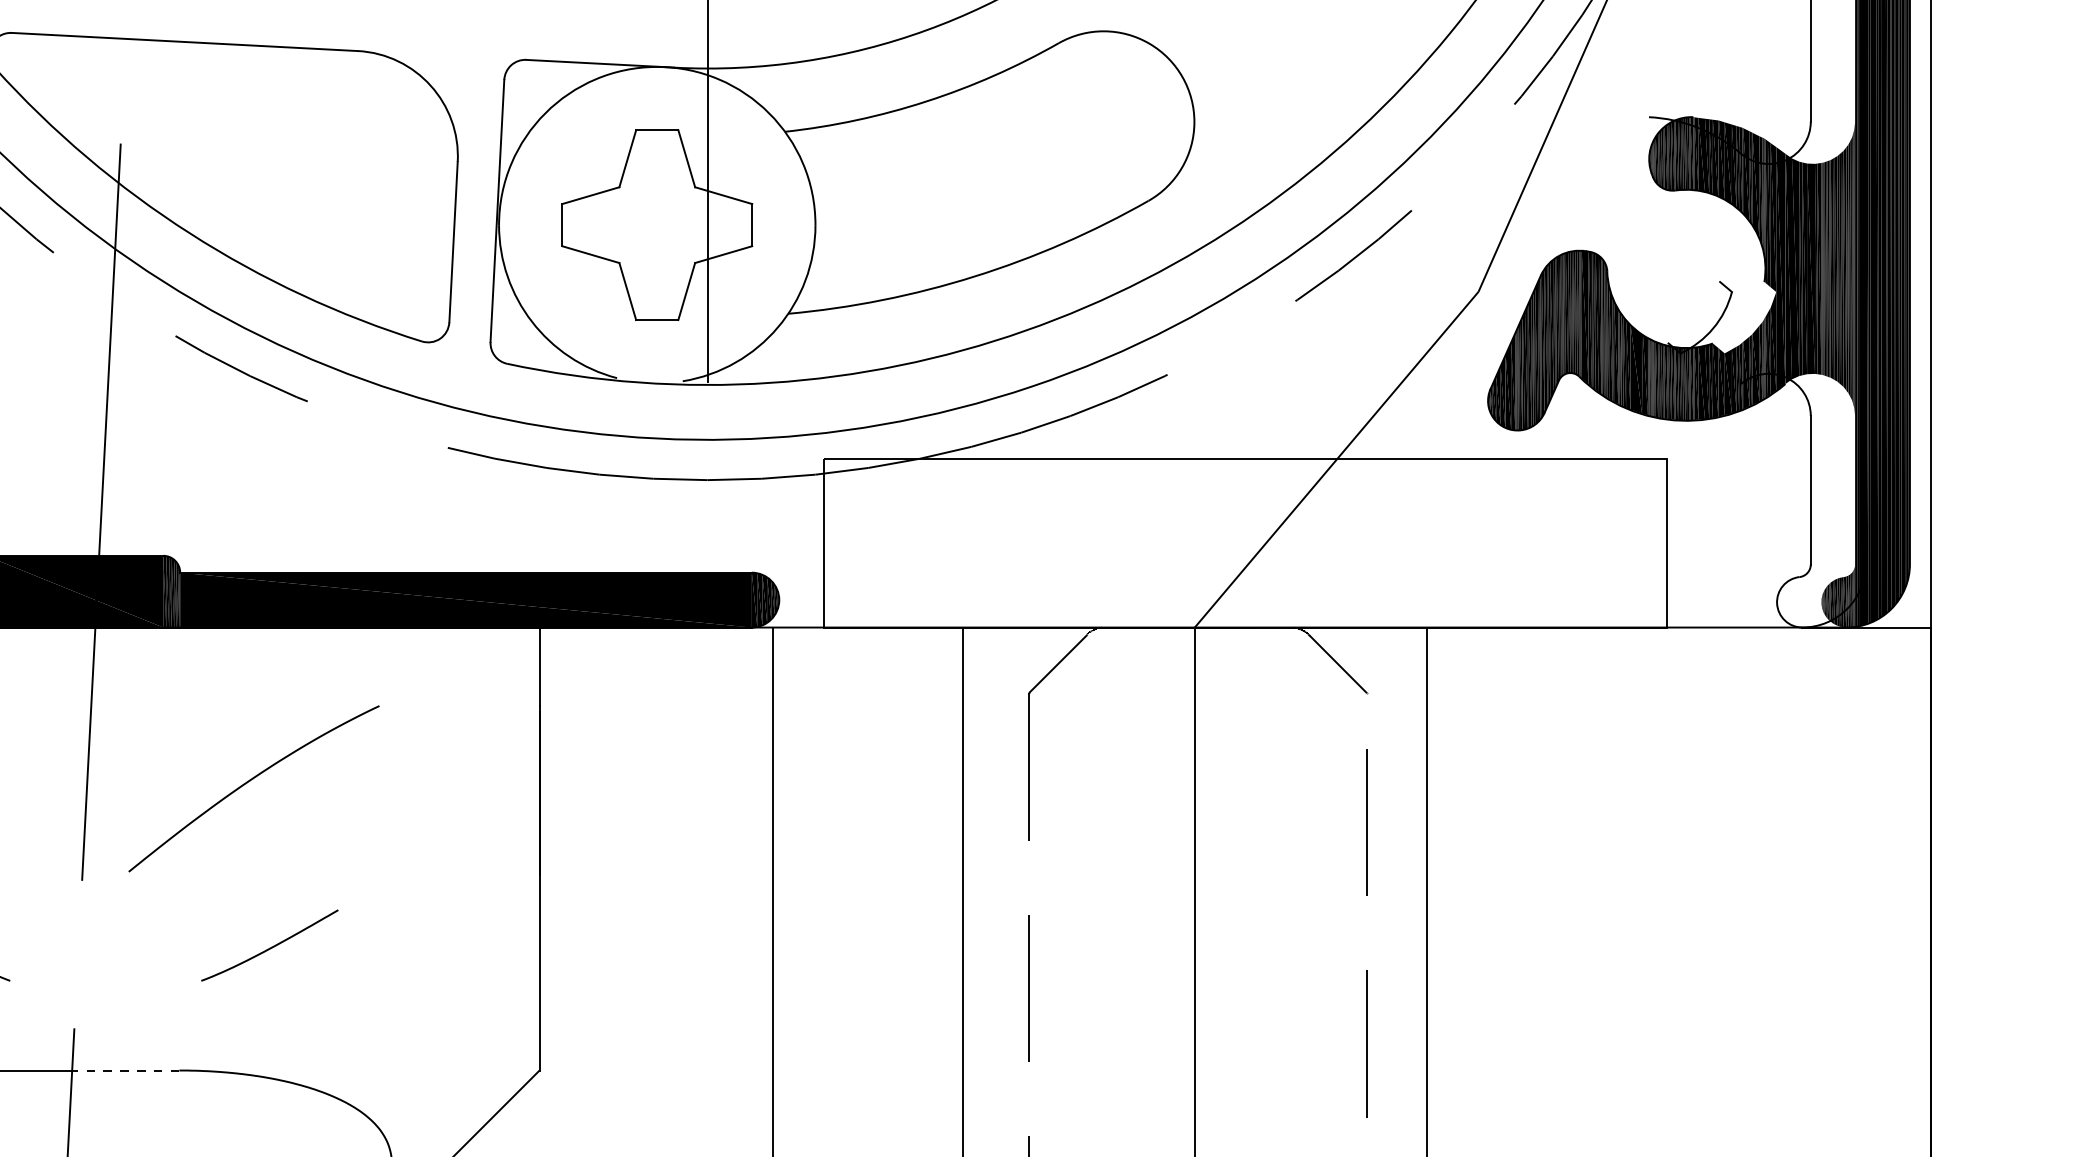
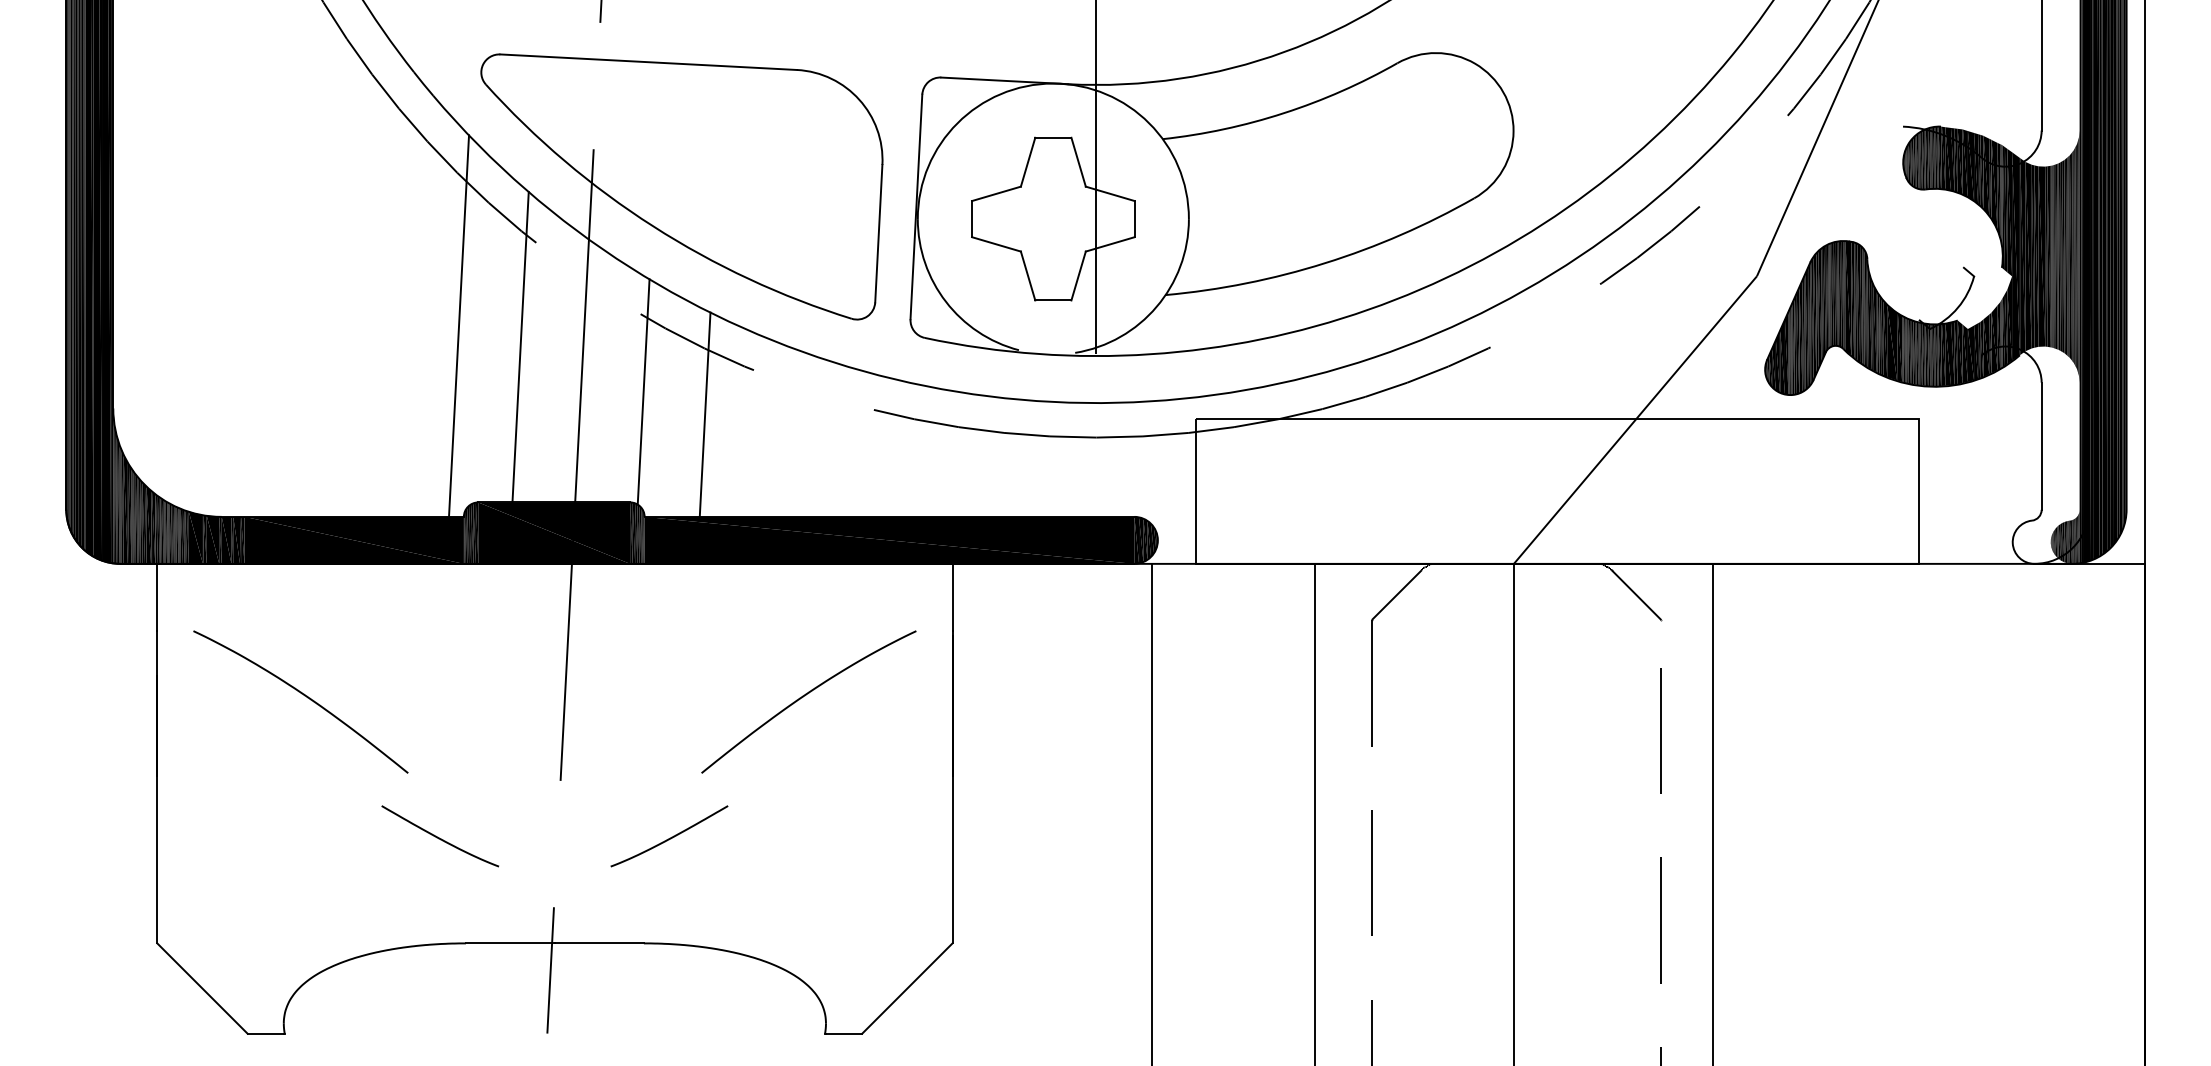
line: (35, 374) -> (520, 347), added
line: (178, 426) -> (643, 391), added
line: (250, 453) -> (704, 414), added
curve: (251, 781) -> (806, 695), moved
curve: (271, 946) -> (670, 837), moved
line: (126, 1070) -> (598, 943), dashed -> solid

